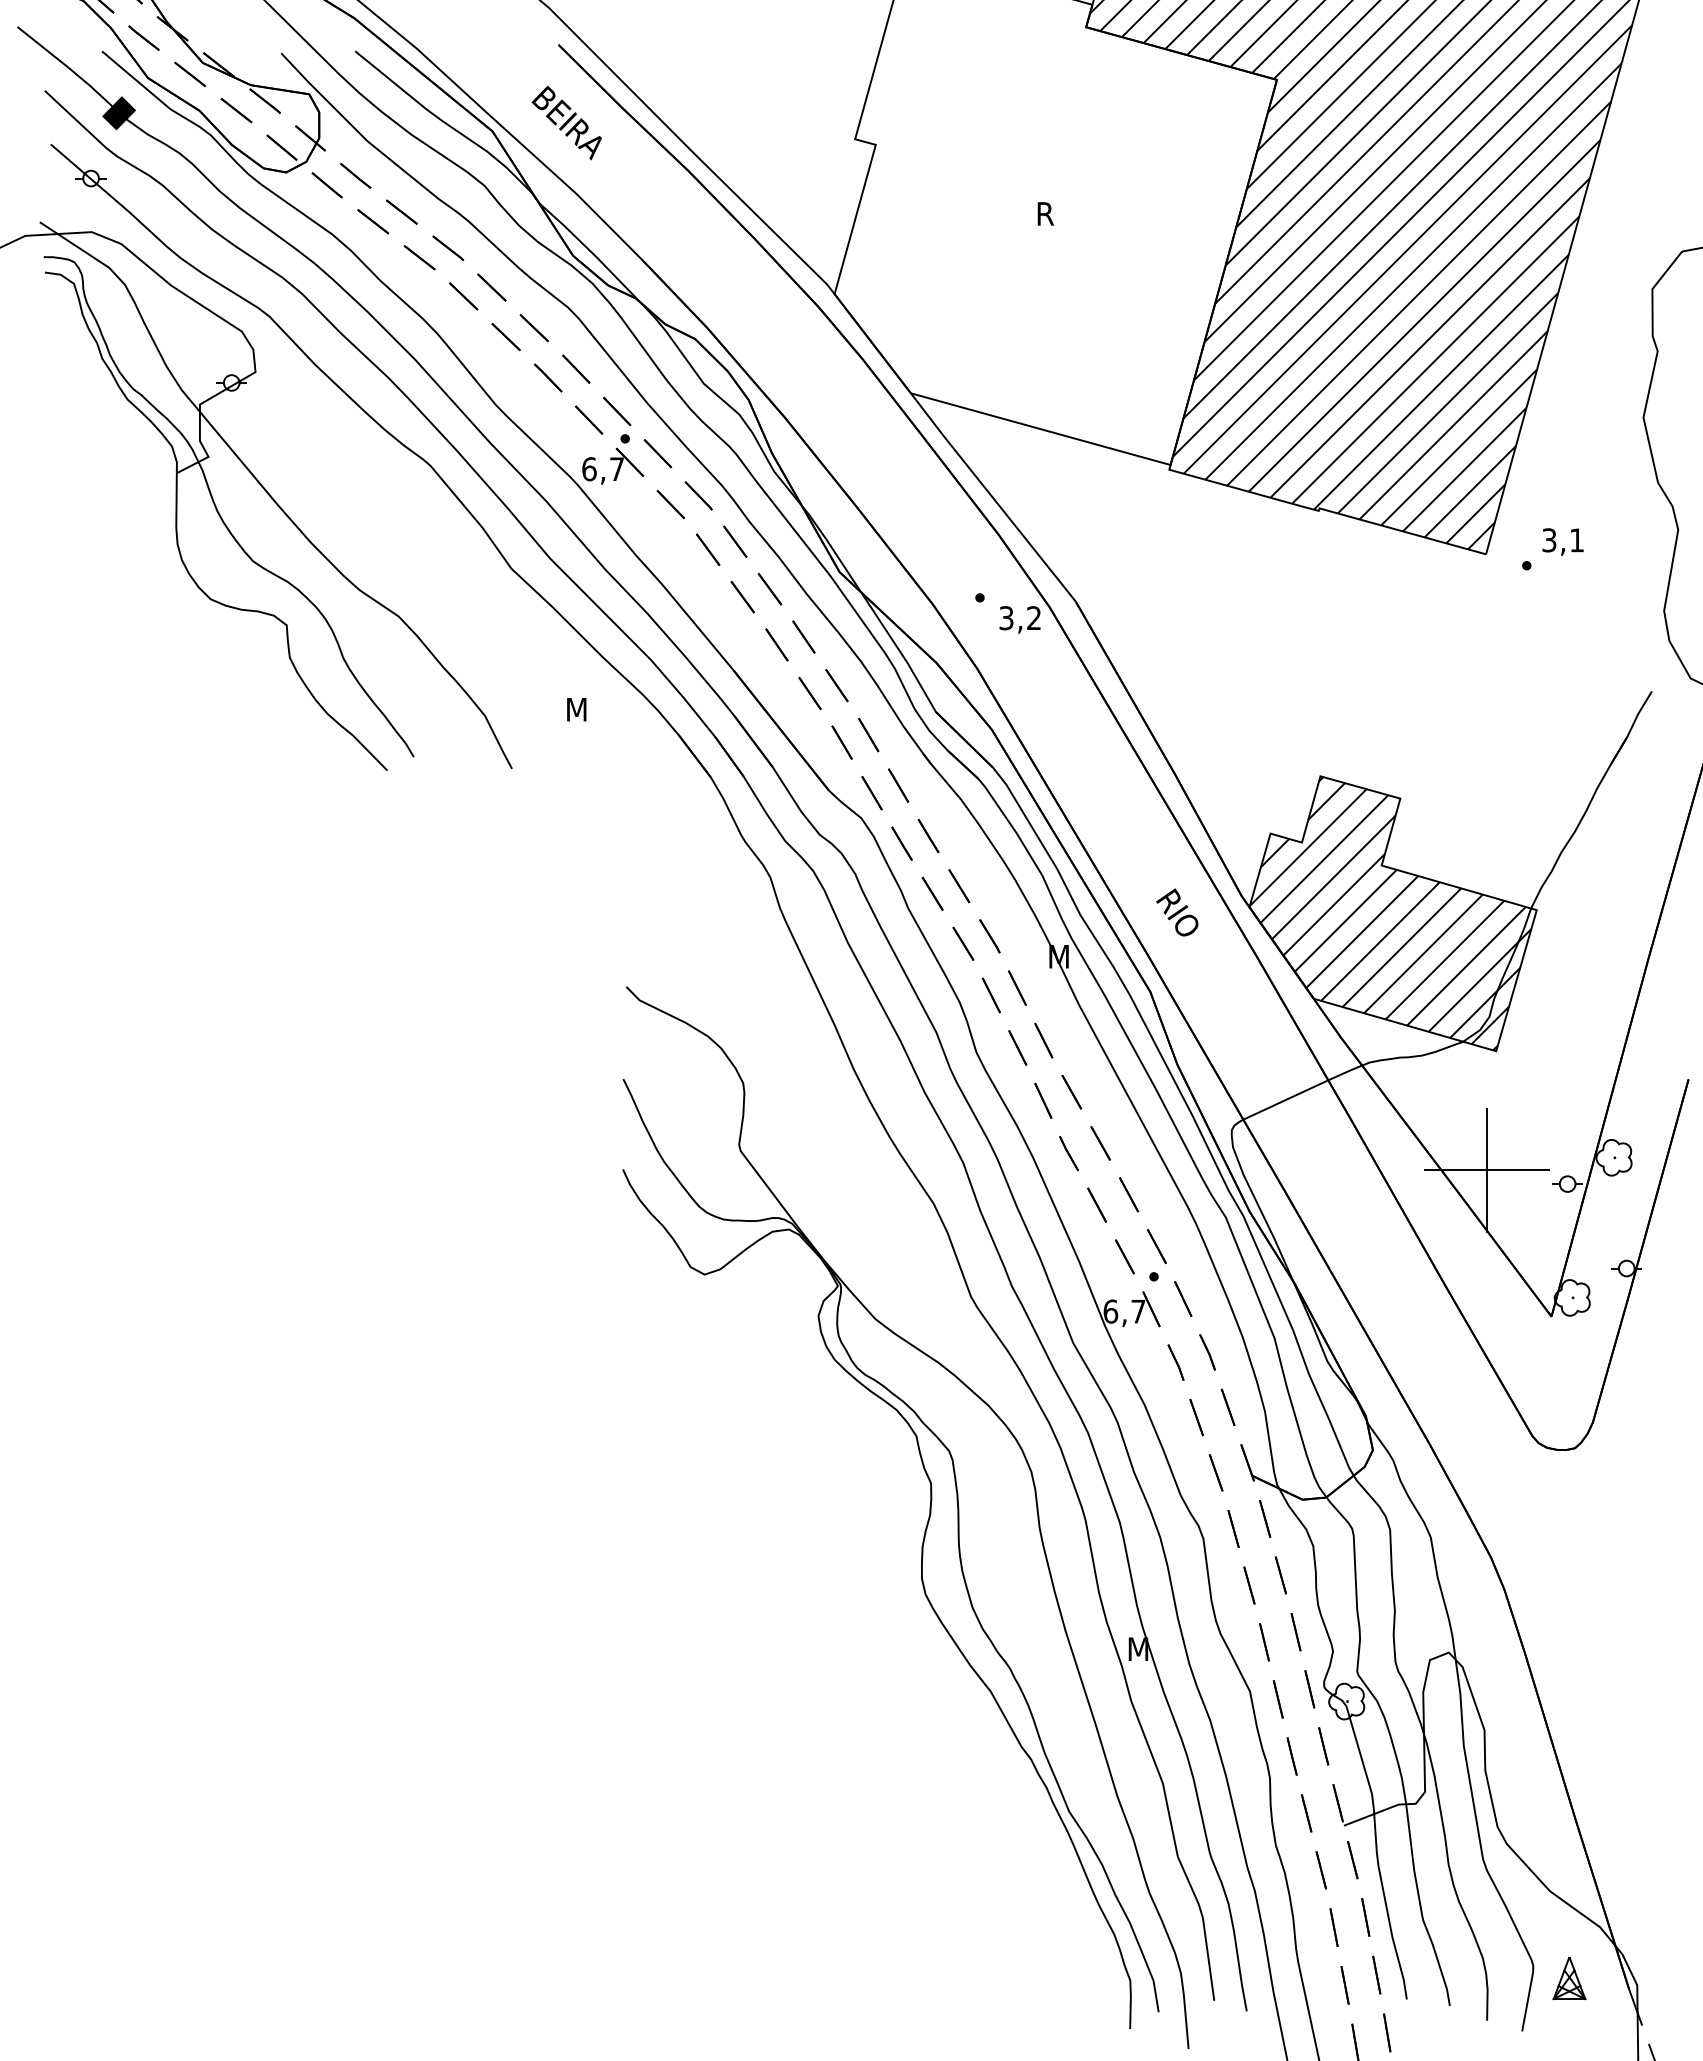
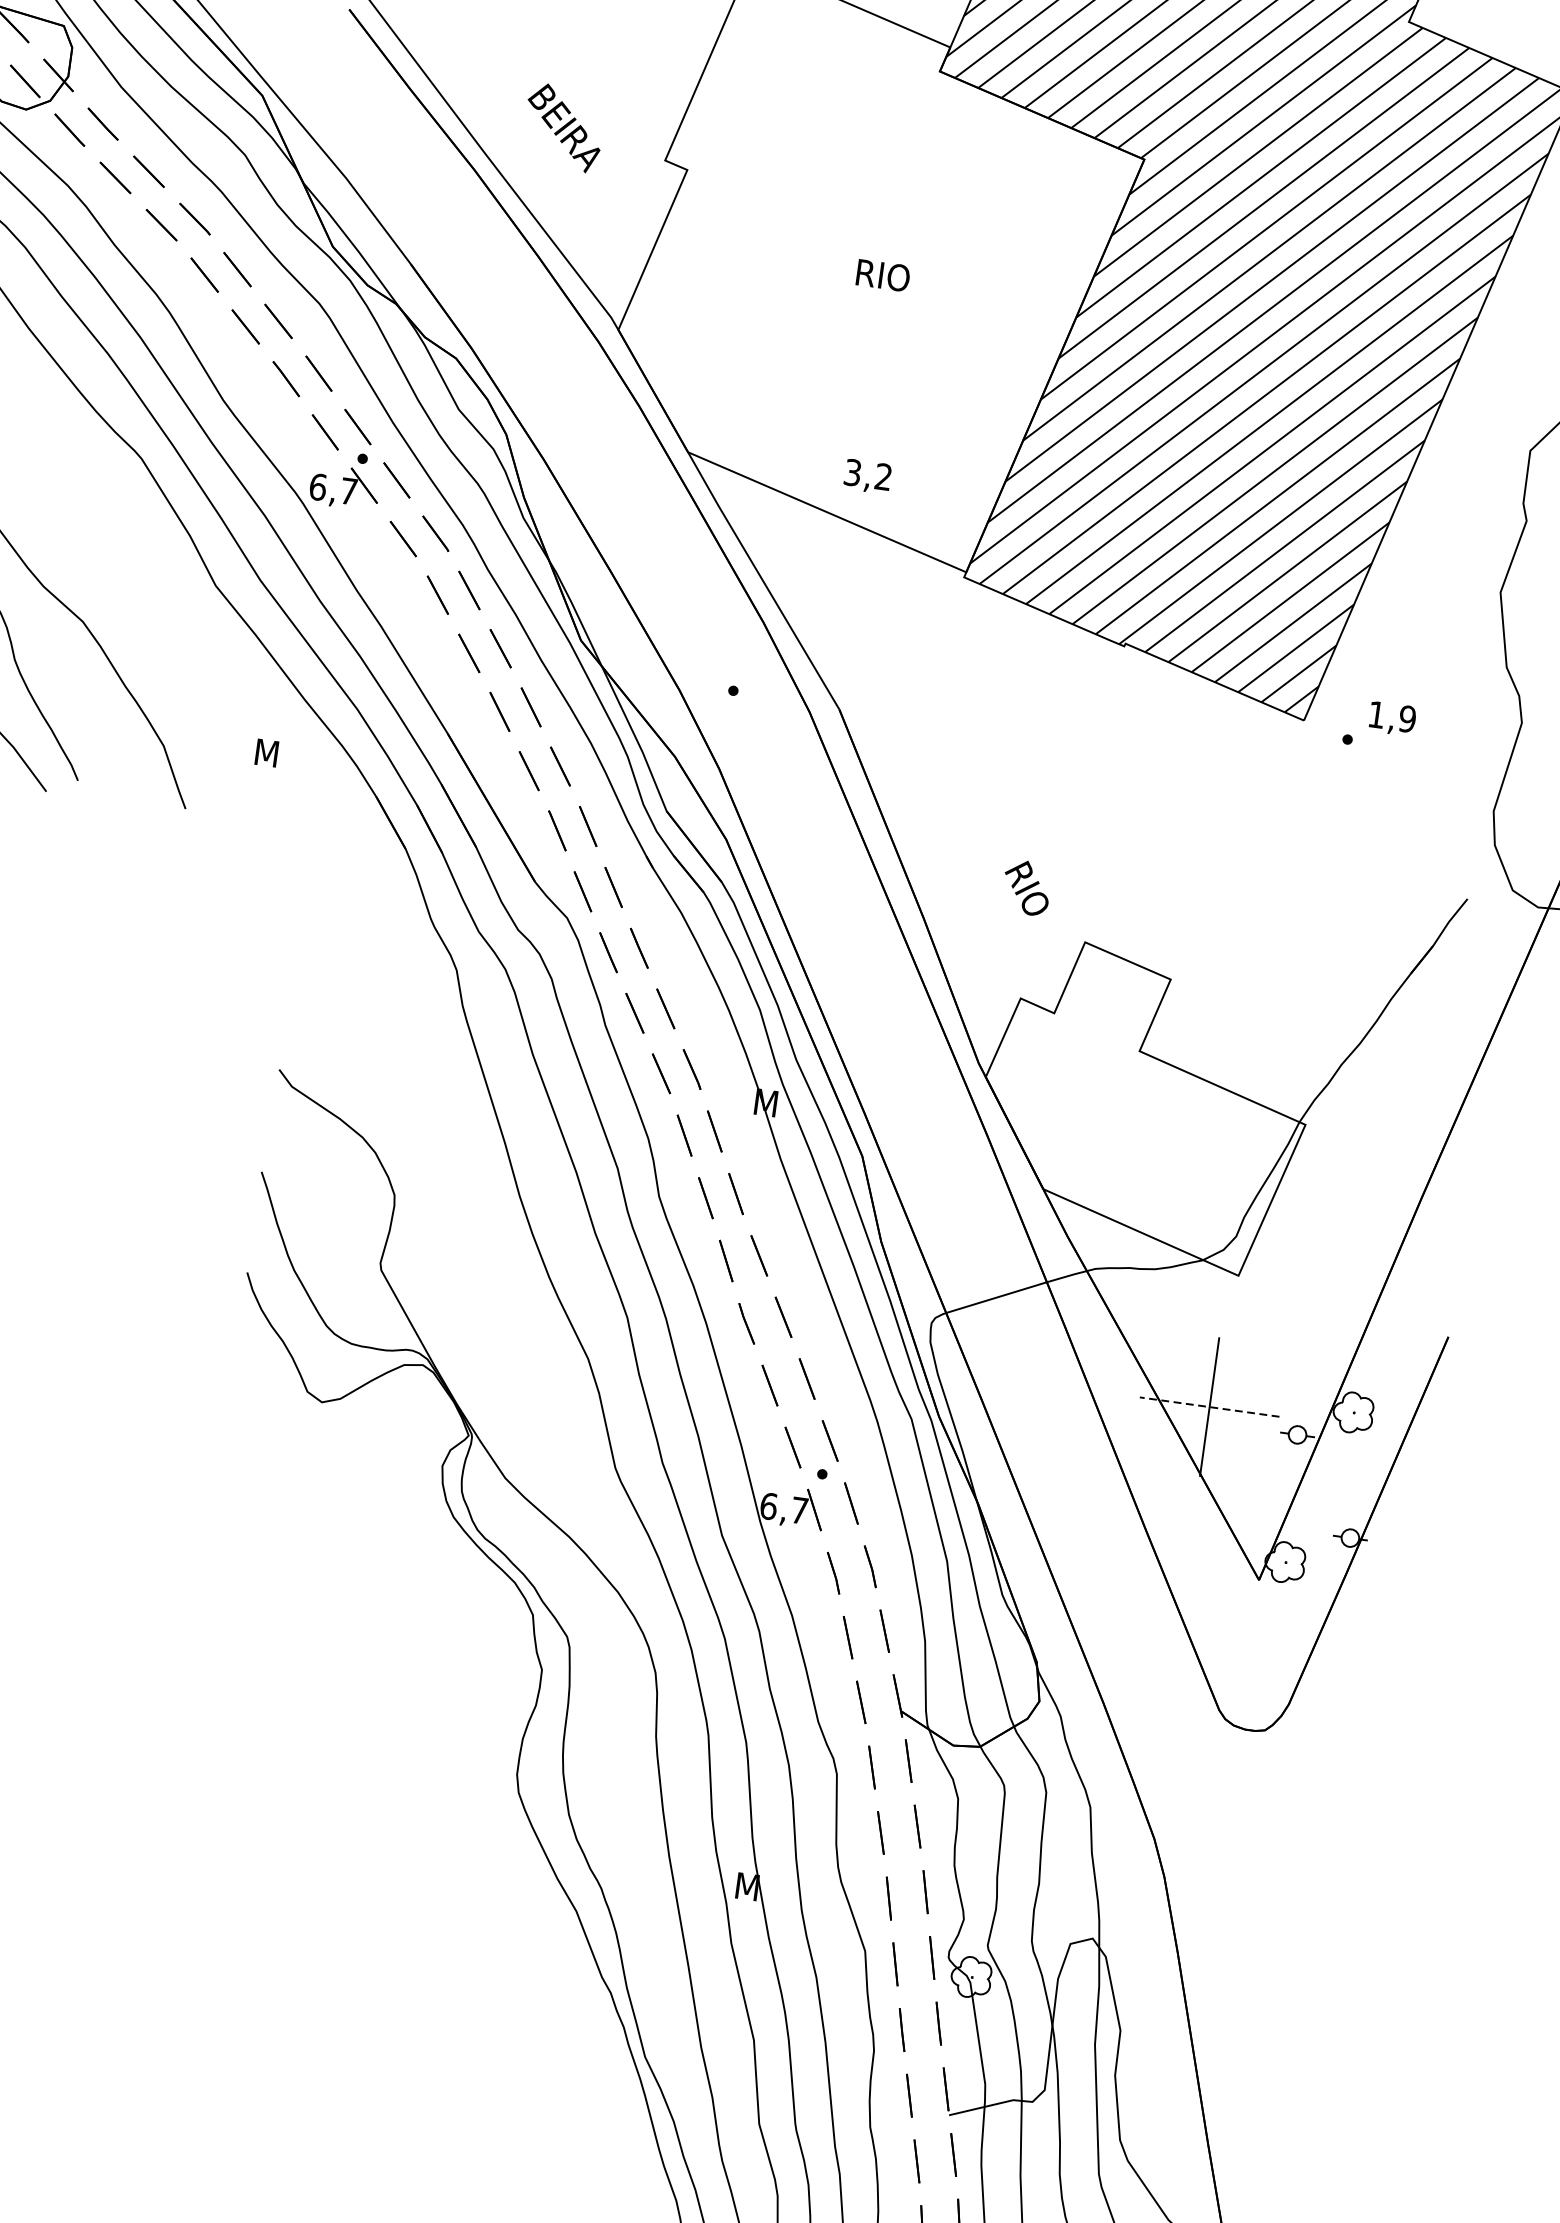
text: (566, 122) -> (563, 127), moved
text: (1071, 213) -> (894, 276), R -> RIO
text: (1563, 540) -> (1392, 717), 3,1 -> 1,9
text: (1019, 619) -> (867, 476), moved
text: (1177, 912) -> (1026, 887), moved
hatch: (1390, 913) -> (1142, 1106), removed
line: (1486, 1170) -> (1209, 1407), solid -> dashed

